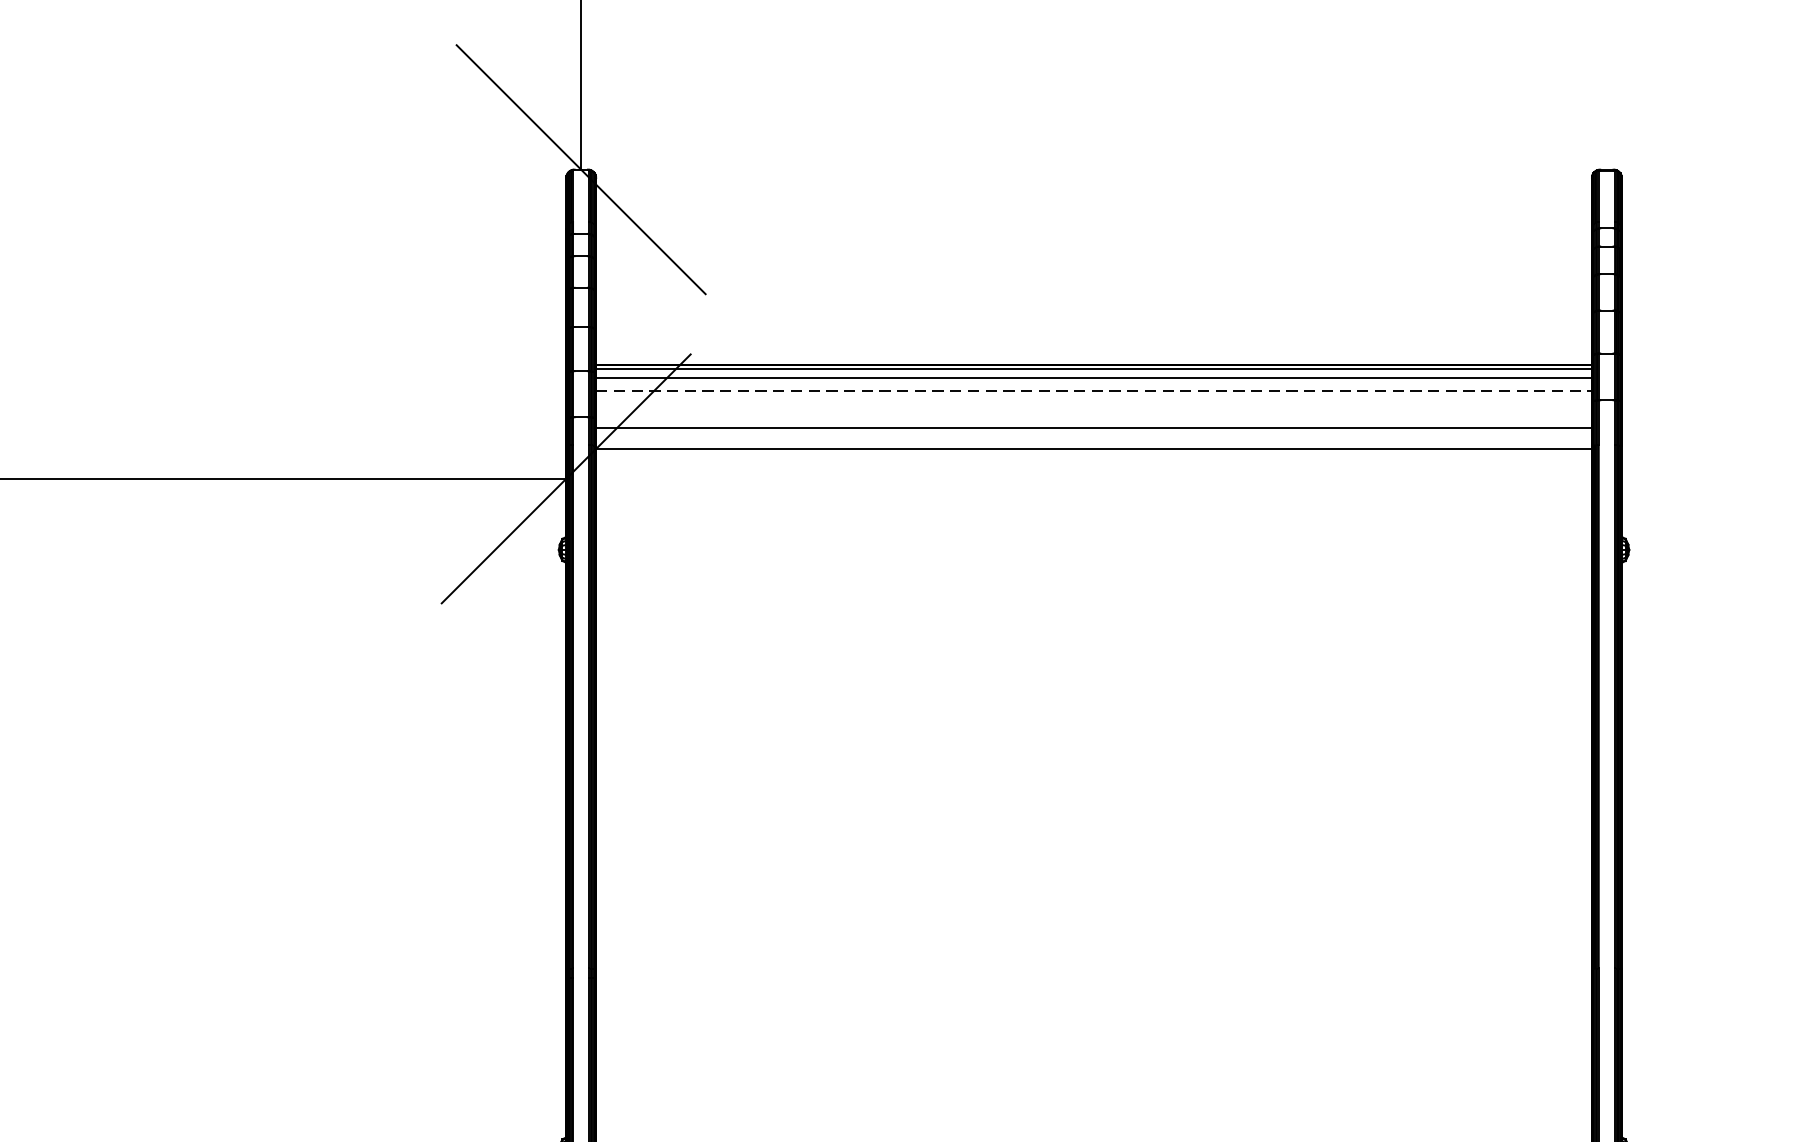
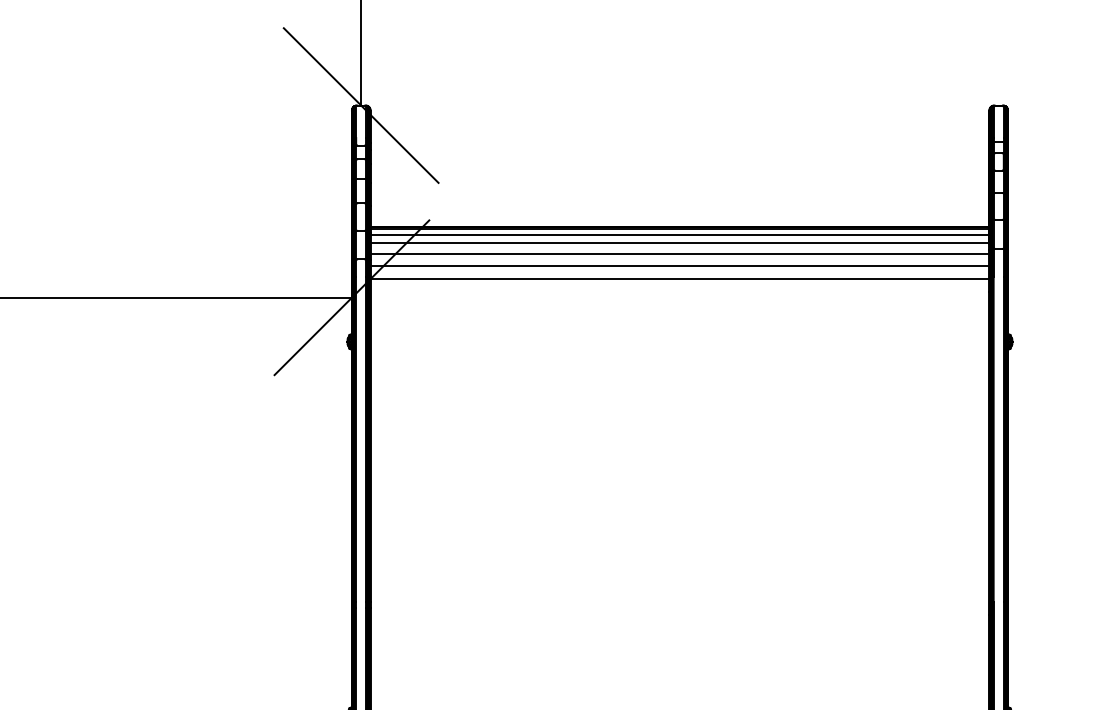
line: (1094, 391) -> (680, 243), dashed -> solid
line: (1093, 409) -> (679, 254), added

